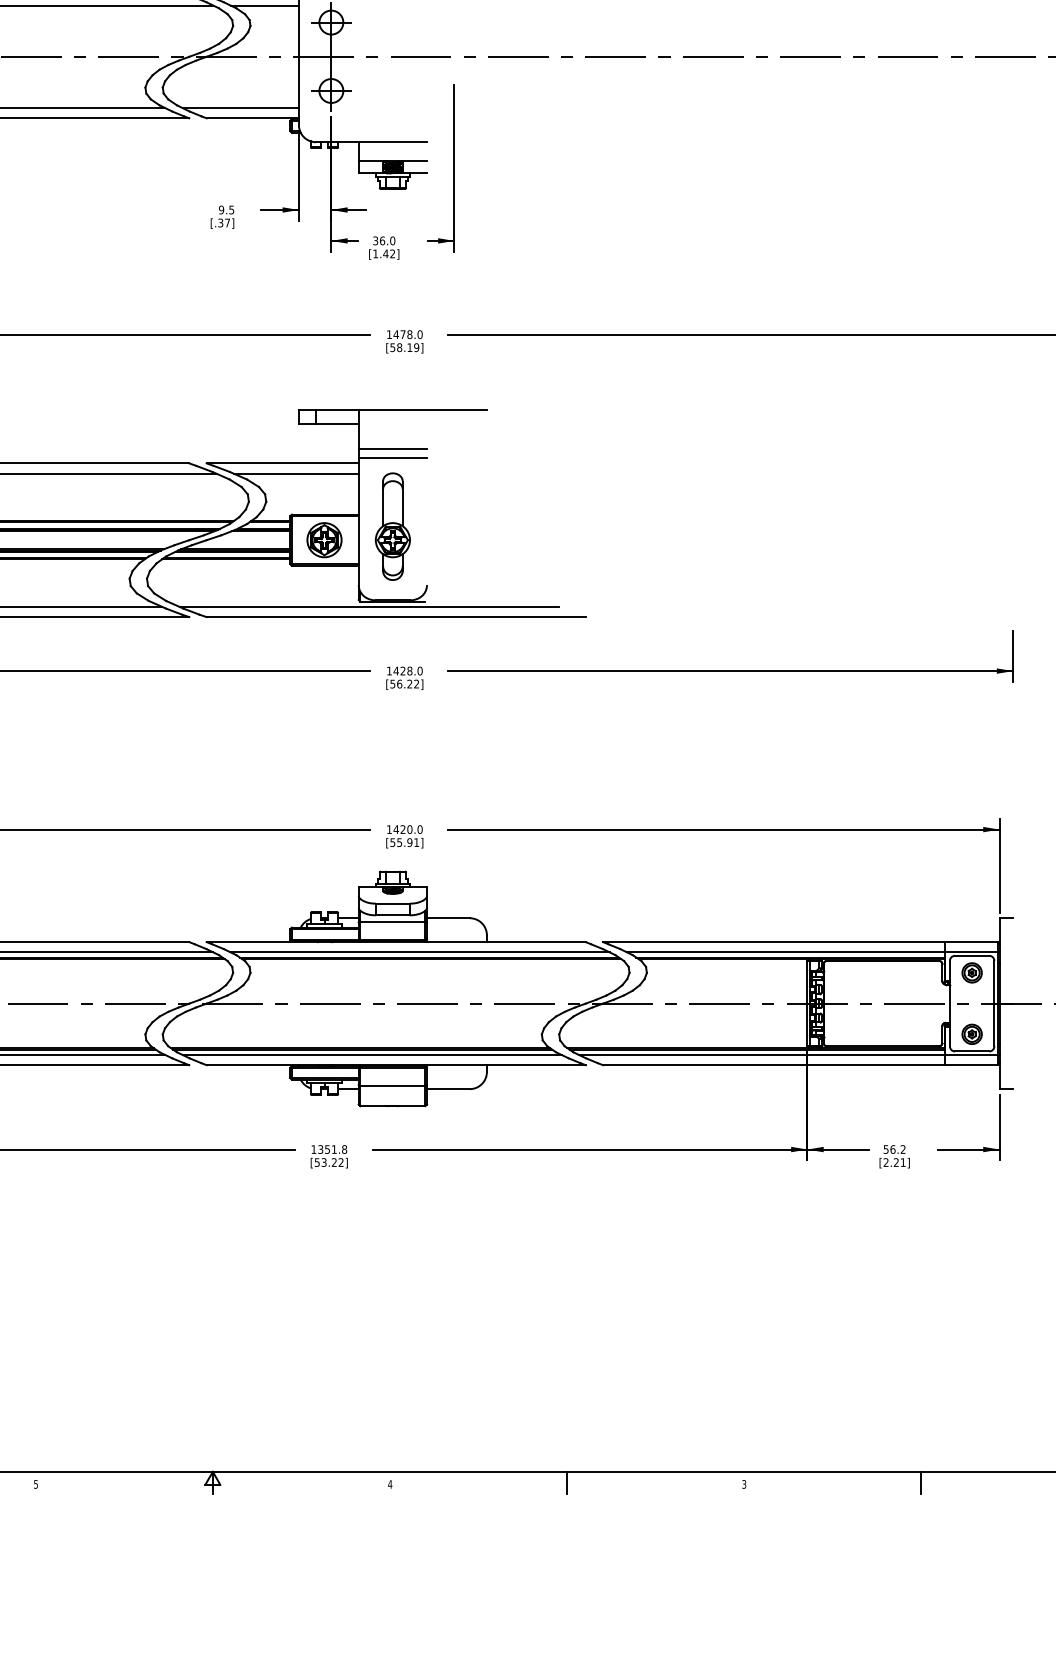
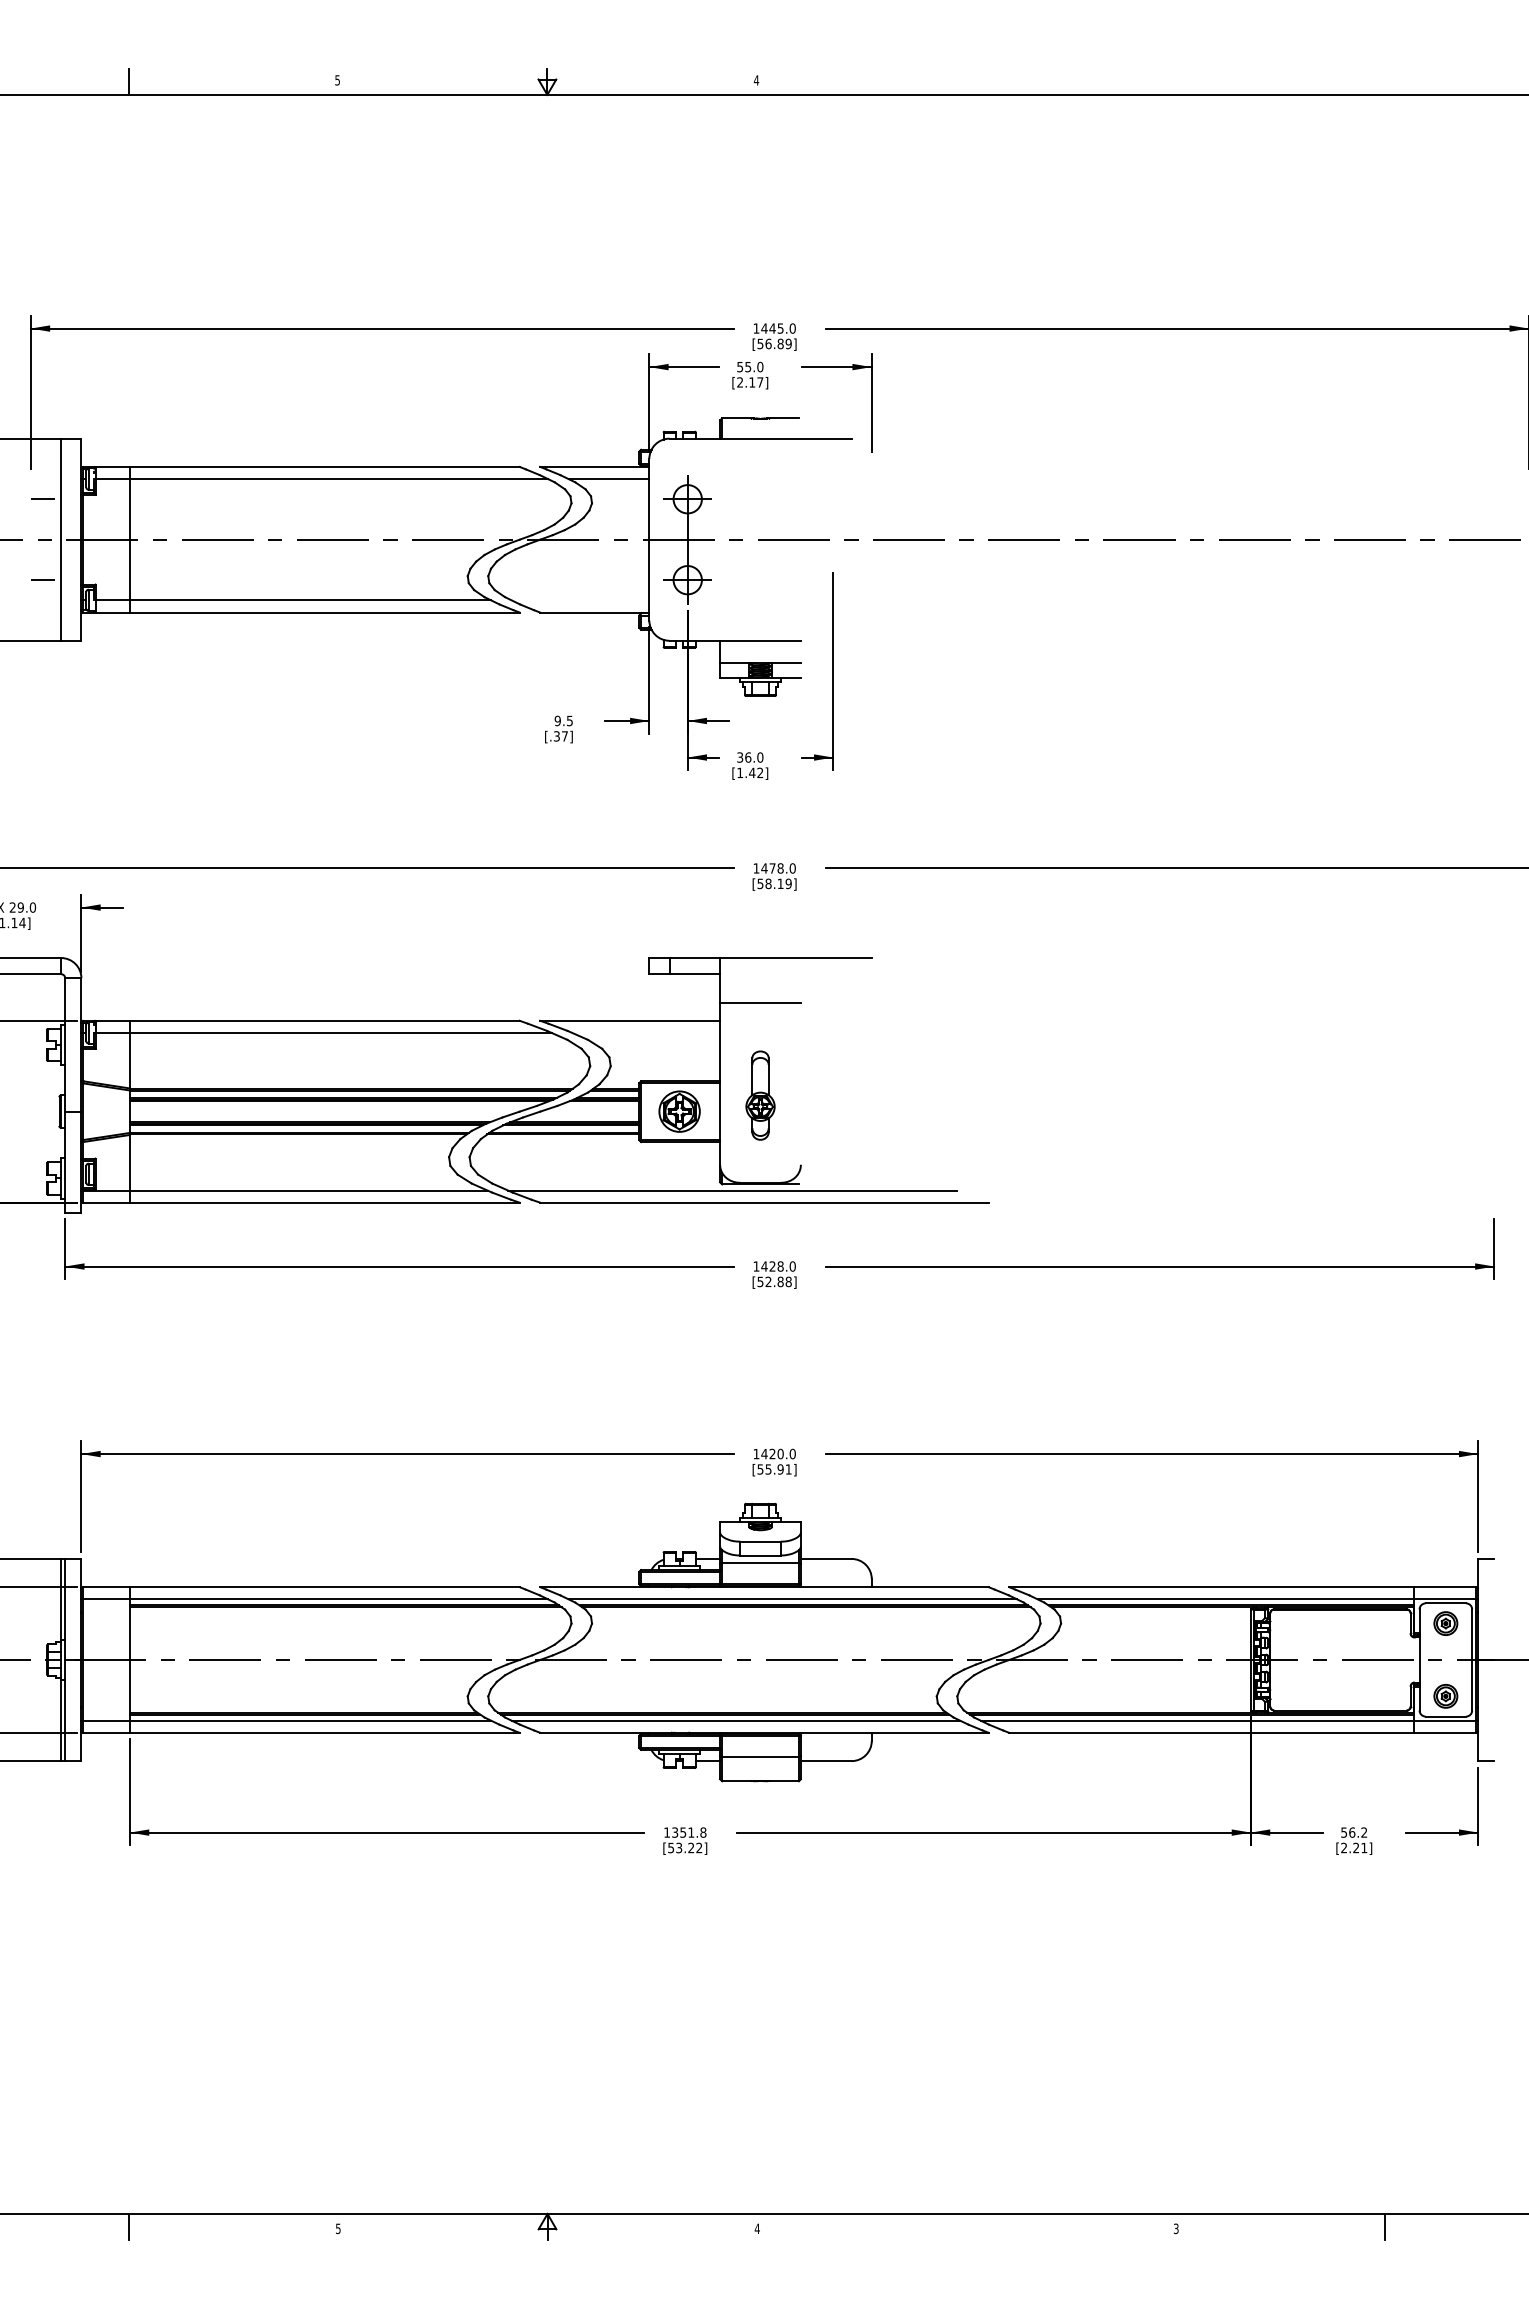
line: (240, 108) -> (580, 600), removed
line: (392, 458) -> (760, 1014), removed
line: (296, 473) -> (646, 1032), removed
part: (392, 526) -> (760, 1095), size x0.7
text: (408, 683) -> (778, 1281), [56.22] -> [52.88]
line: (566, 1482) -> (966, 2226), removed

